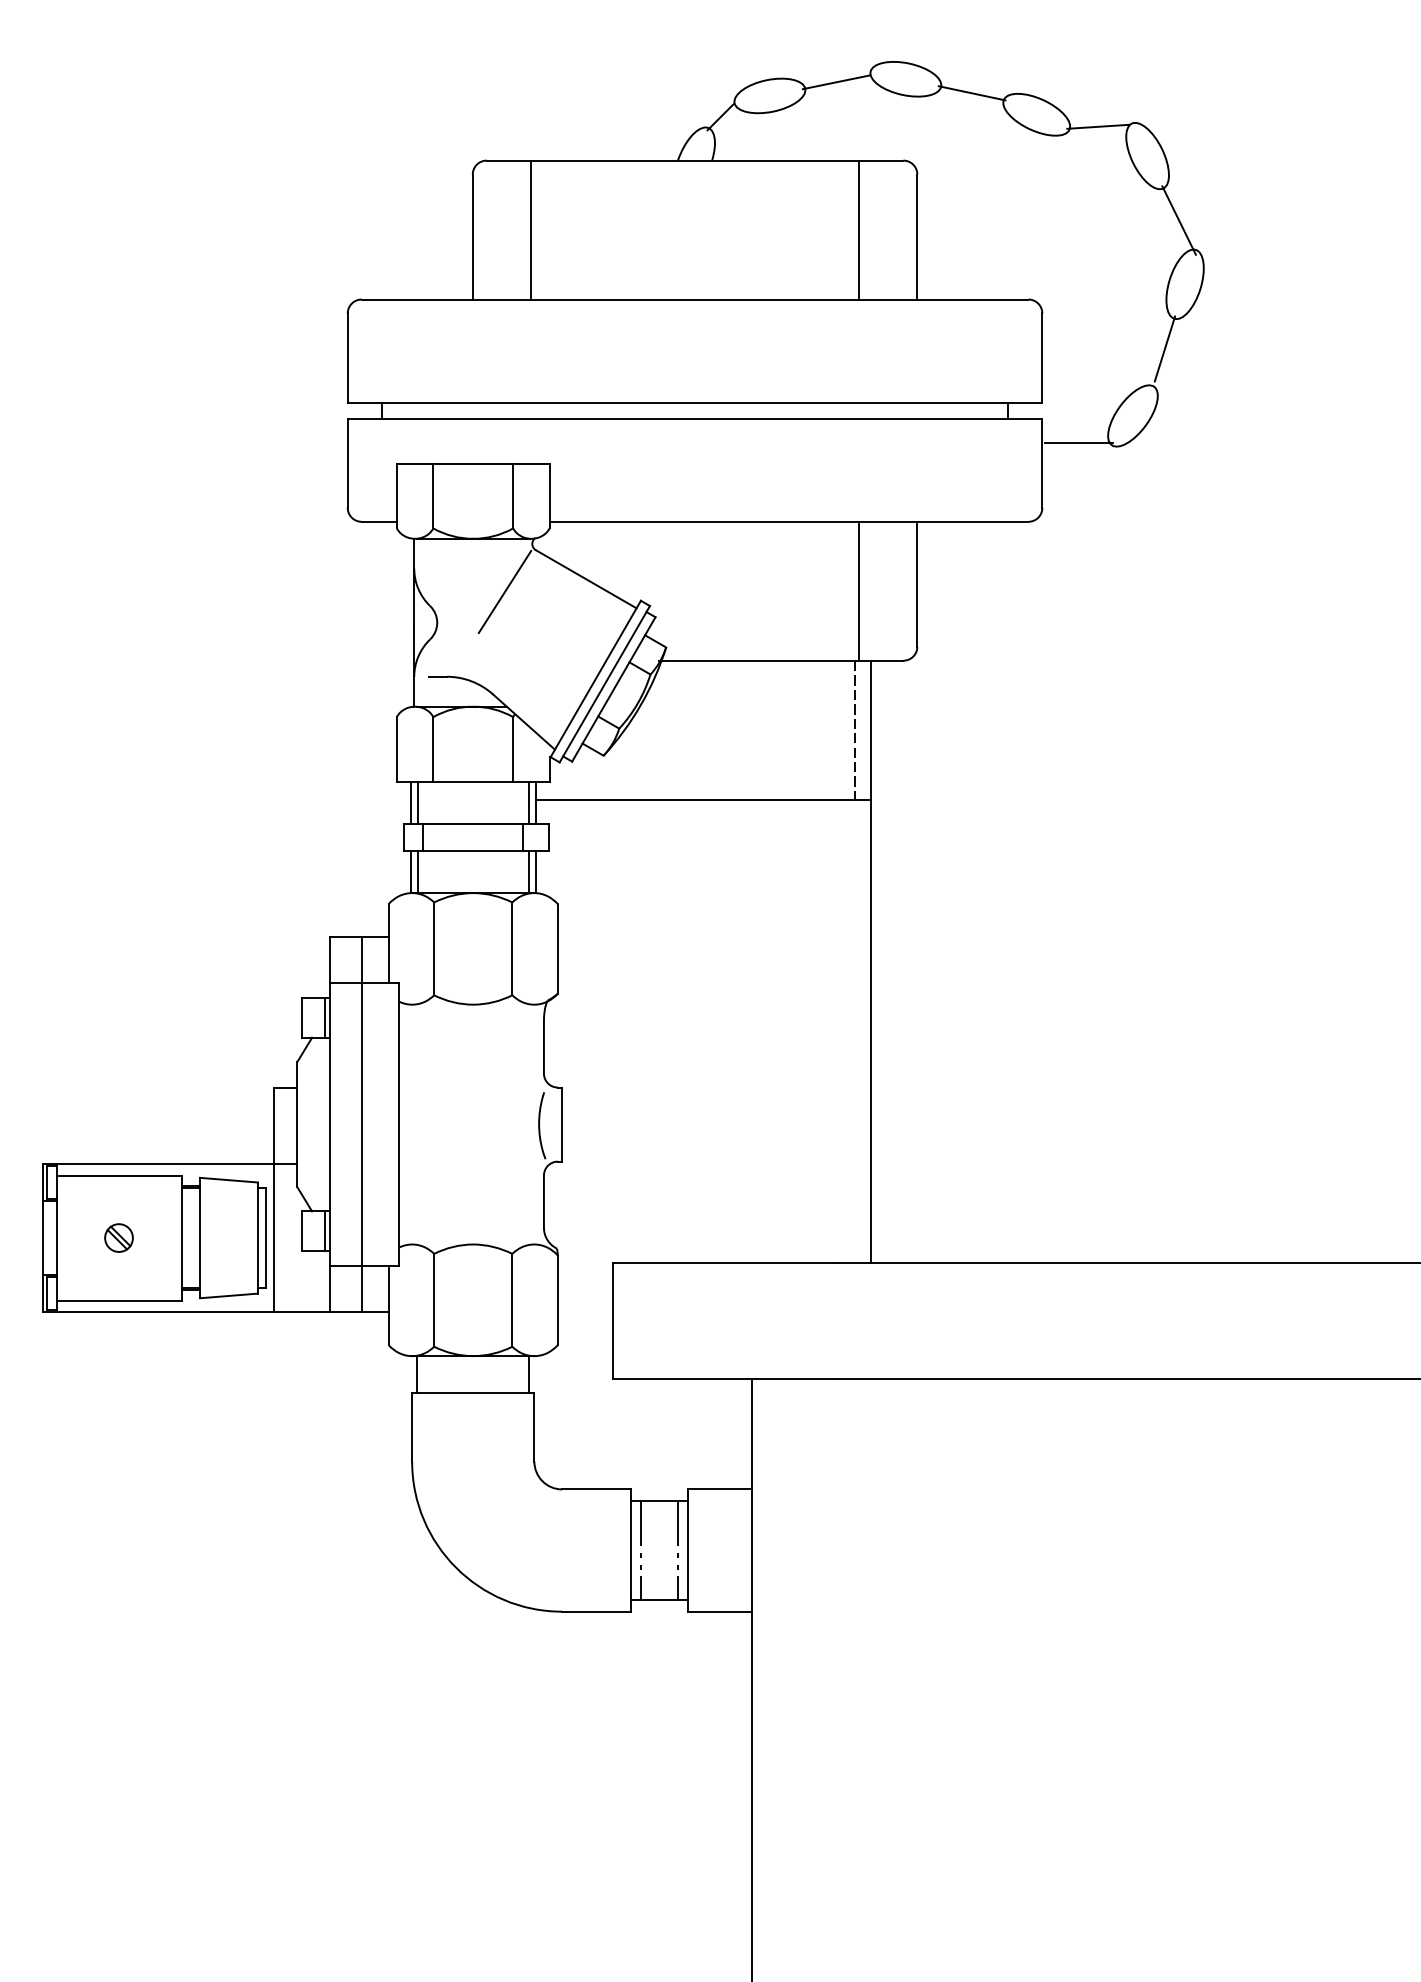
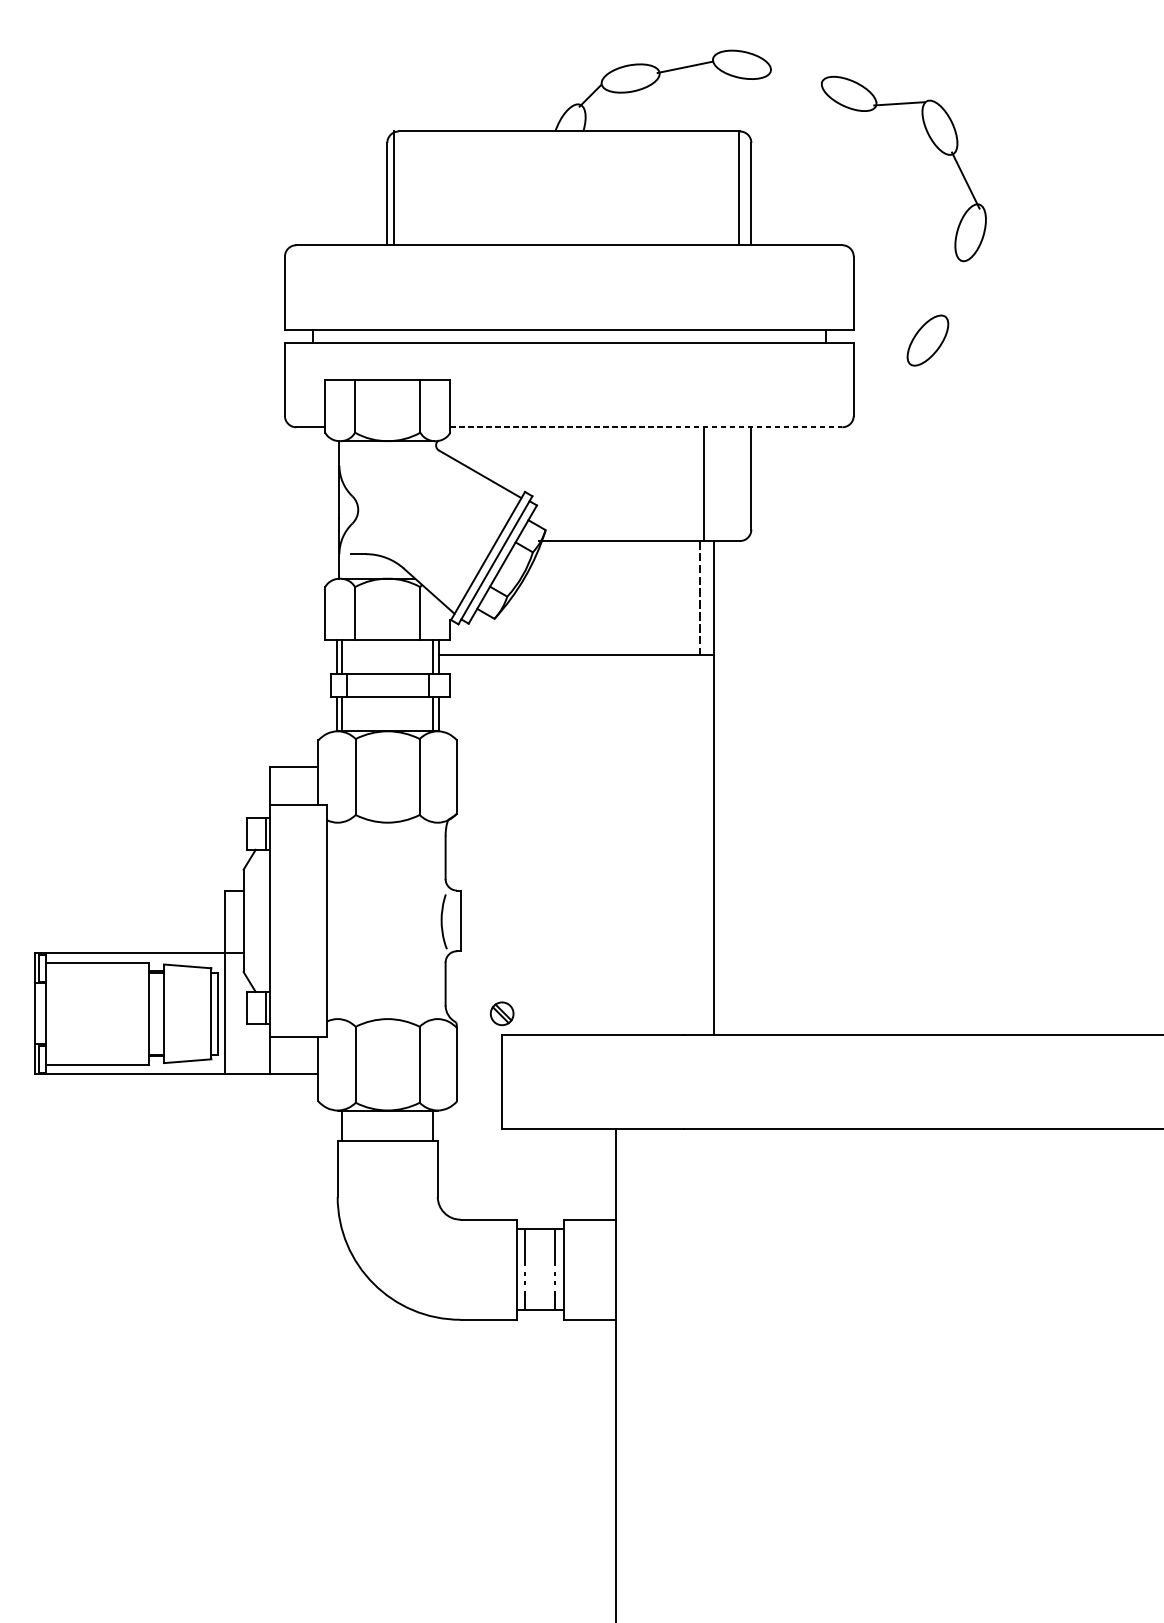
line: (971, 93) -> (795, 76), removed
line: (531, 229) -> (394, 187), moved
line: (858, 229) -> (738, 187), moved
line: (1164, 348) -> (953, 285), removed
line: (1079, 443) -> (884, 363), removed
line: (789, 521) -> (646, 427), solid -> dashed
line: (504, 591) -> (413, 484), removed
line: (362, 1124) -> (297, 920), removed
part: (118, 1237) -> (501, 1013), moved

